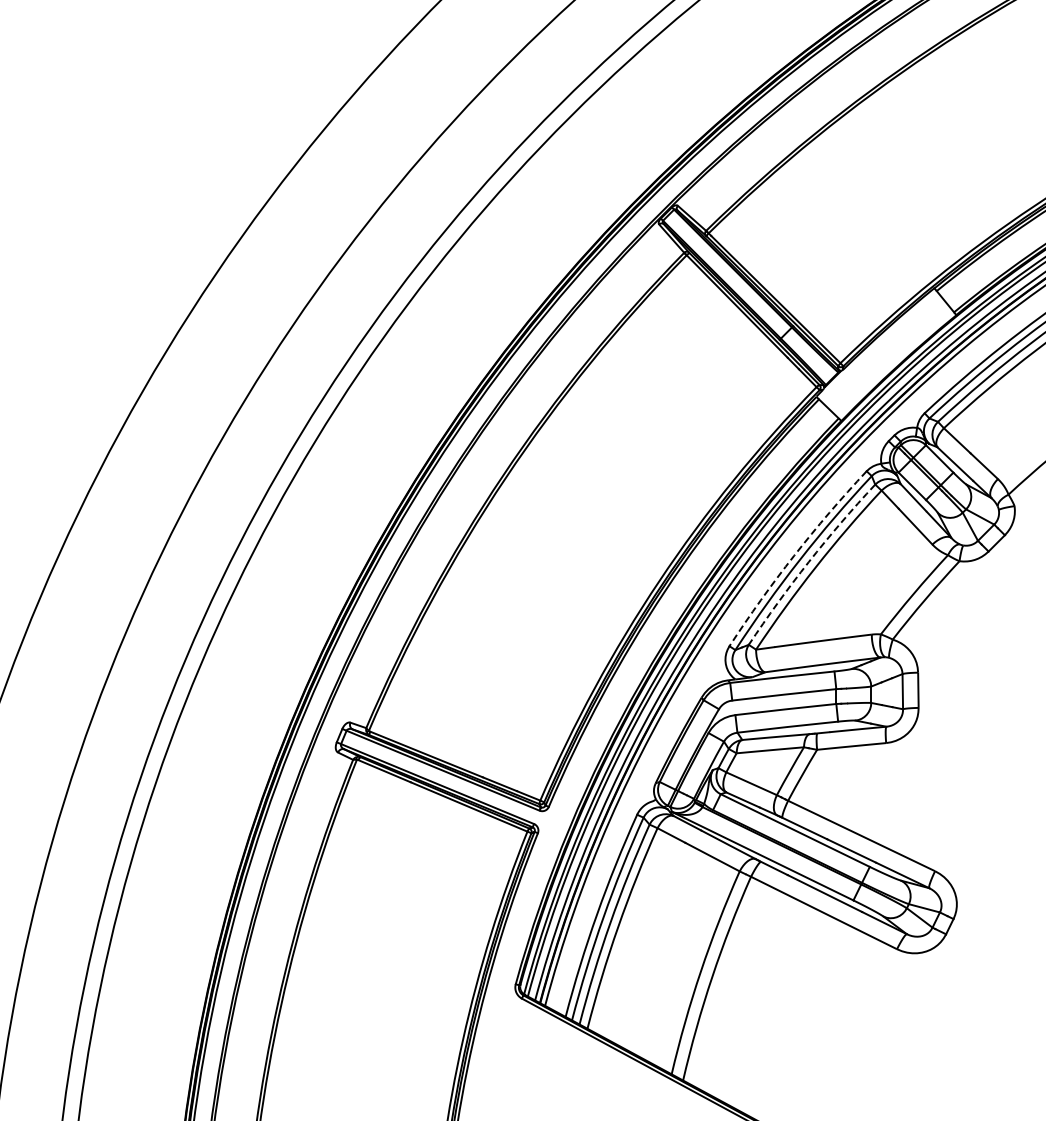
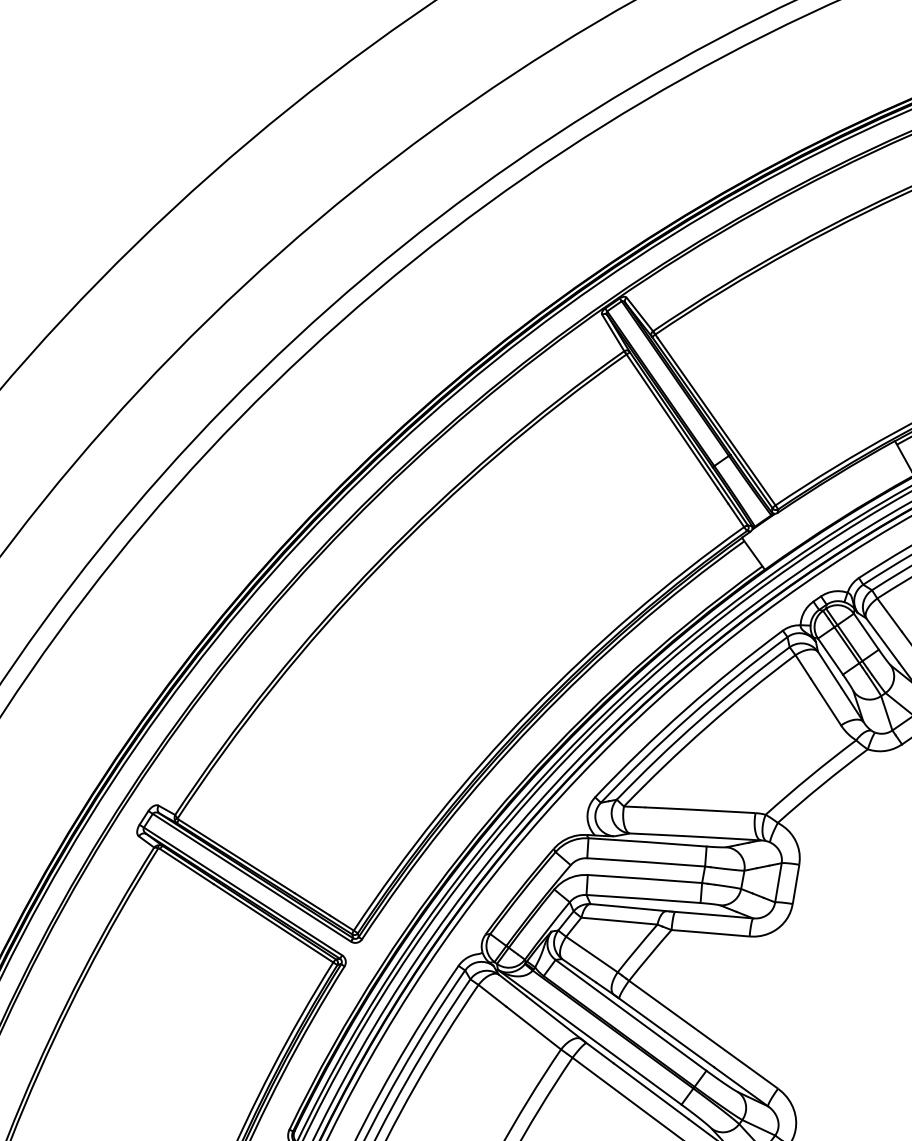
arc: (794, 555) -> (685, 709), dashed -> solid
arc: (808, 562) -> (699, 720), dashed -> solid

